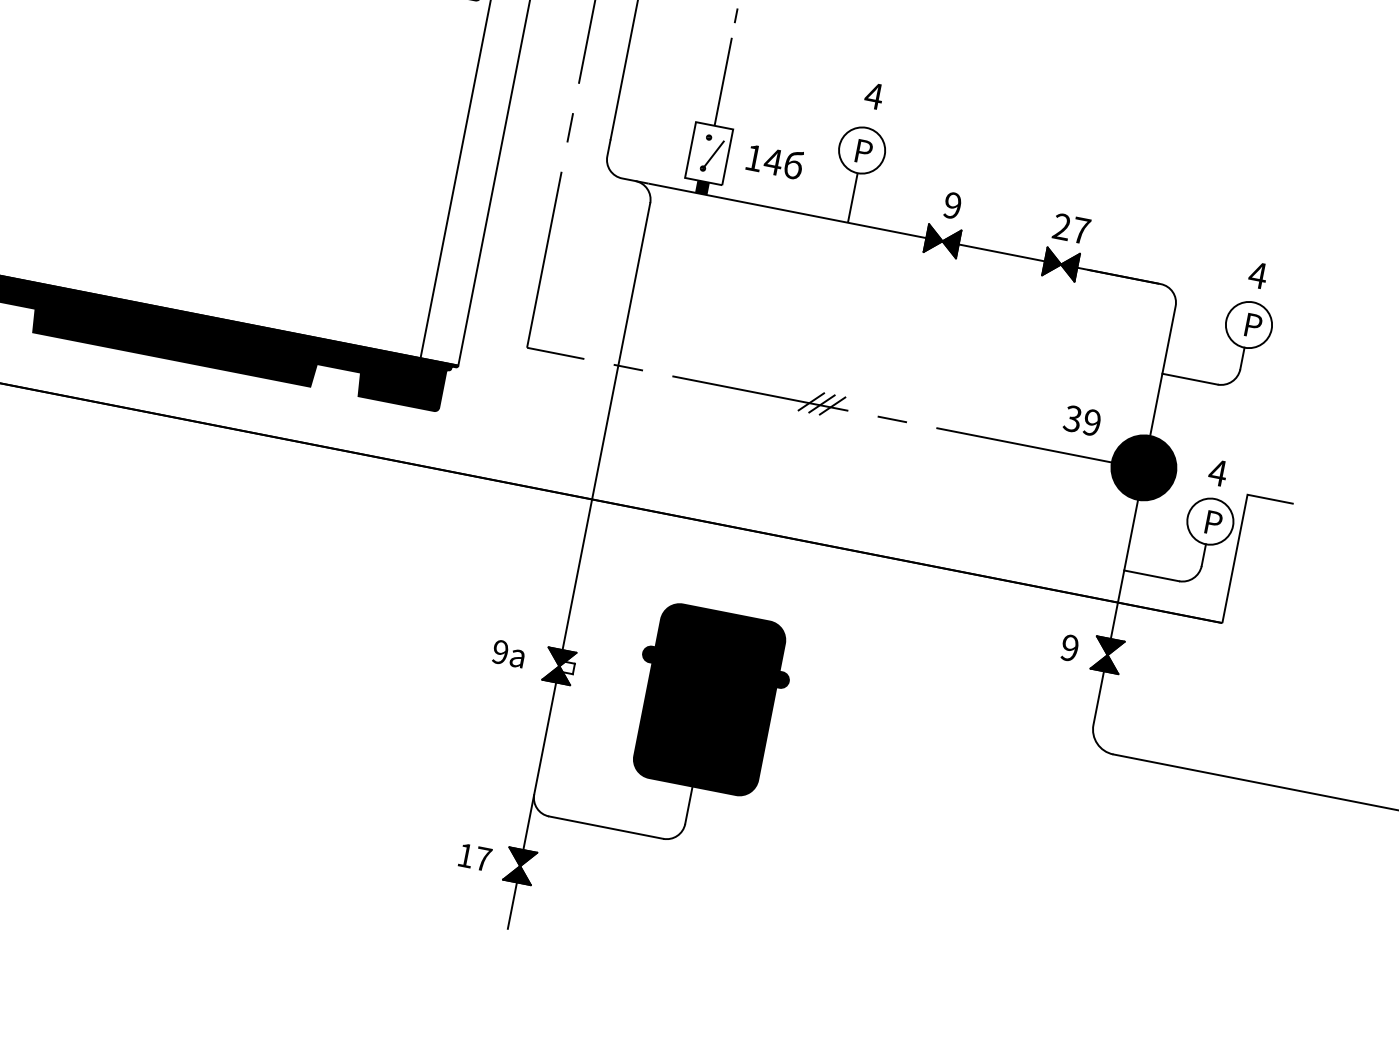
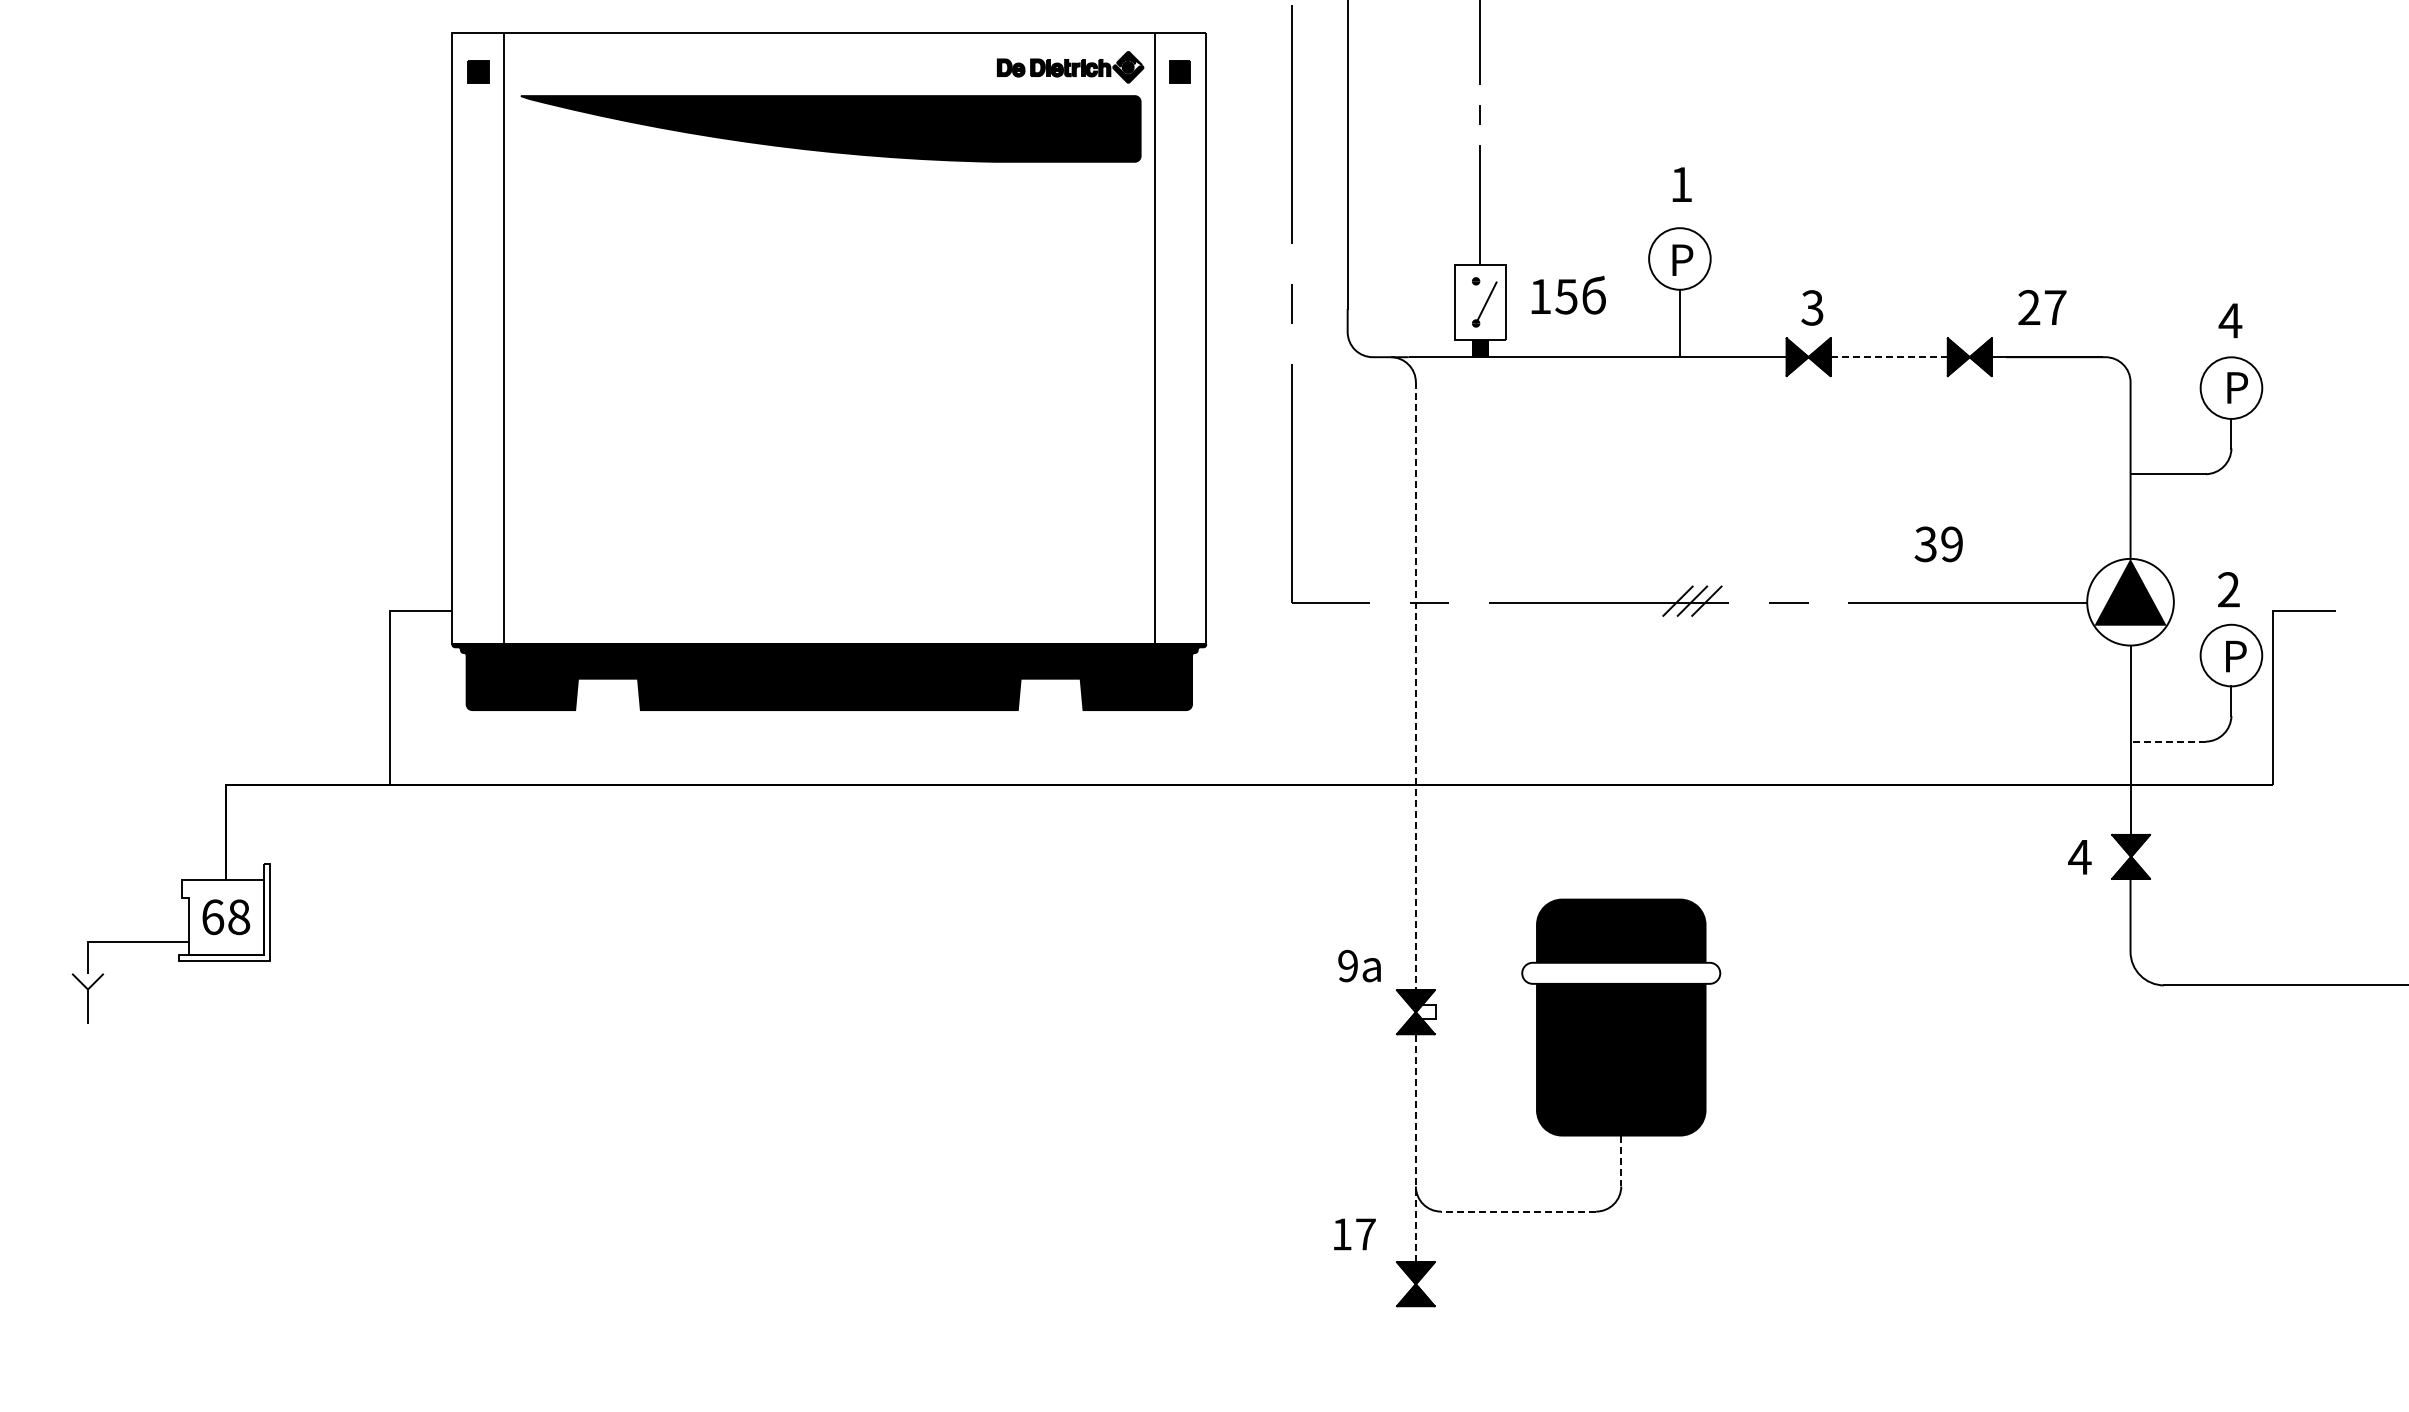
text: (874, 96) -> (1681, 184), 4 -> 1
text: (773, 161) -> (1566, 296), 14 -> 15
text: (952, 205) -> (1812, 307), 9 -> 3
text: (1071, 228) -> (2042, 307), moved
line: (1002, 253) -> (1889, 357), solid -> dashed
text: (1082, 420) -> (1938, 544), moved
line: (606, 426) -> (1415, 686), solid -> dashed
fill: (1143, 467) -> (2130, 601), removed
text: (1217, 472) -> (2228, 589), 4 -> 2
line: (1151, 575) -> (2167, 741), solid -> dashed
text: (1069, 648) -> (2079, 857), 9 -> 4
text: (508, 653) -> (1359, 965), moved
fill: (716, 666) -> (1621, 972), removed
line: (539, 766) -> (1415, 1148), solid -> dashed
line: (689, 805) -> (1621, 1161), solid -> dashed
line: (606, 827) -> (1518, 1211), solid -> dashed
text: (474, 857) -> (1354, 1234), moved
line: (512, 905) -> (1415, 1337), removed

